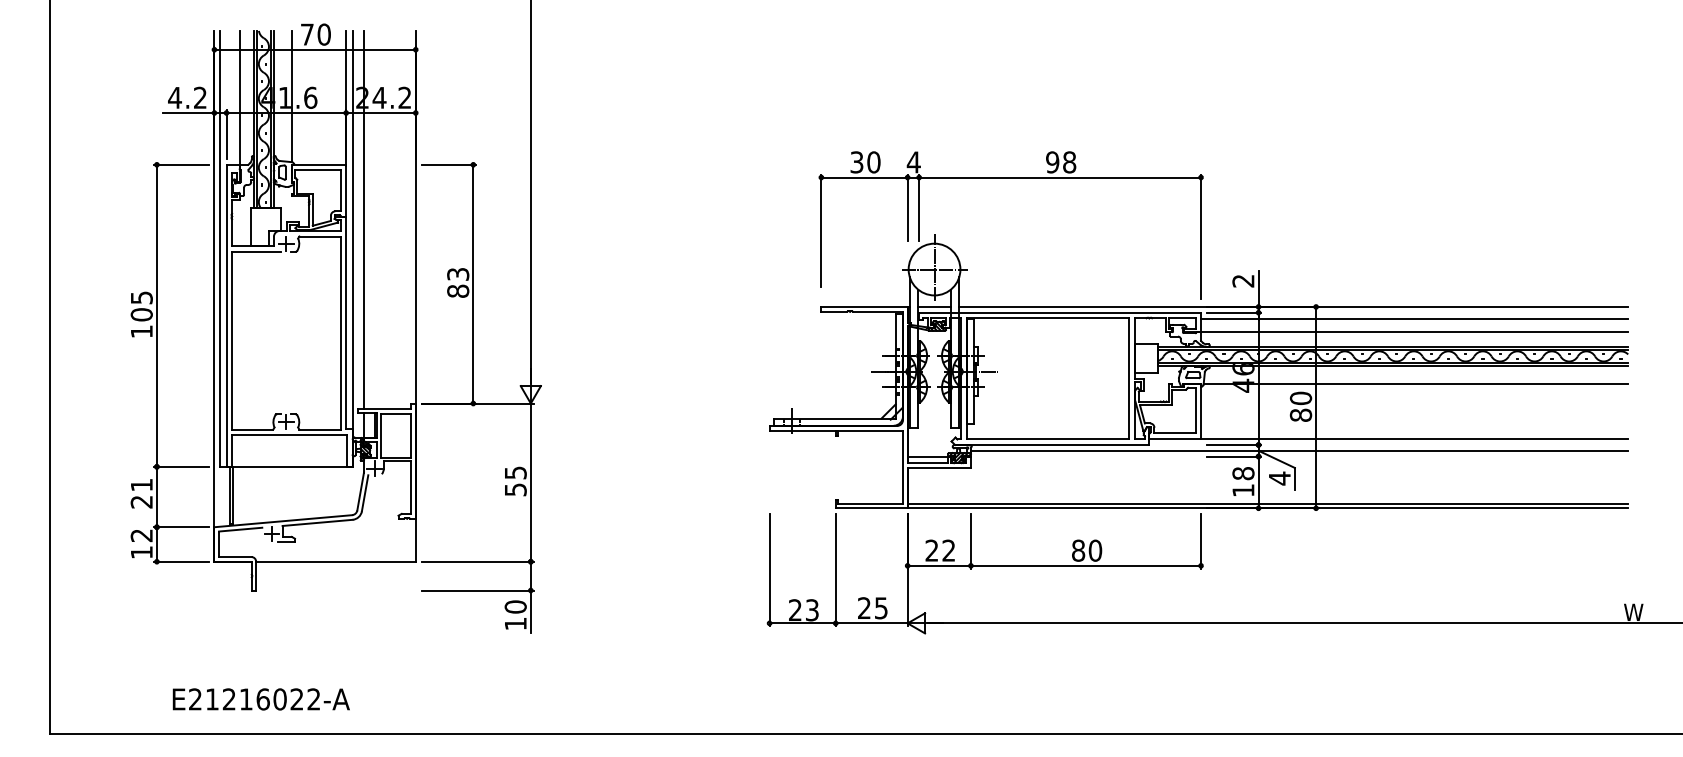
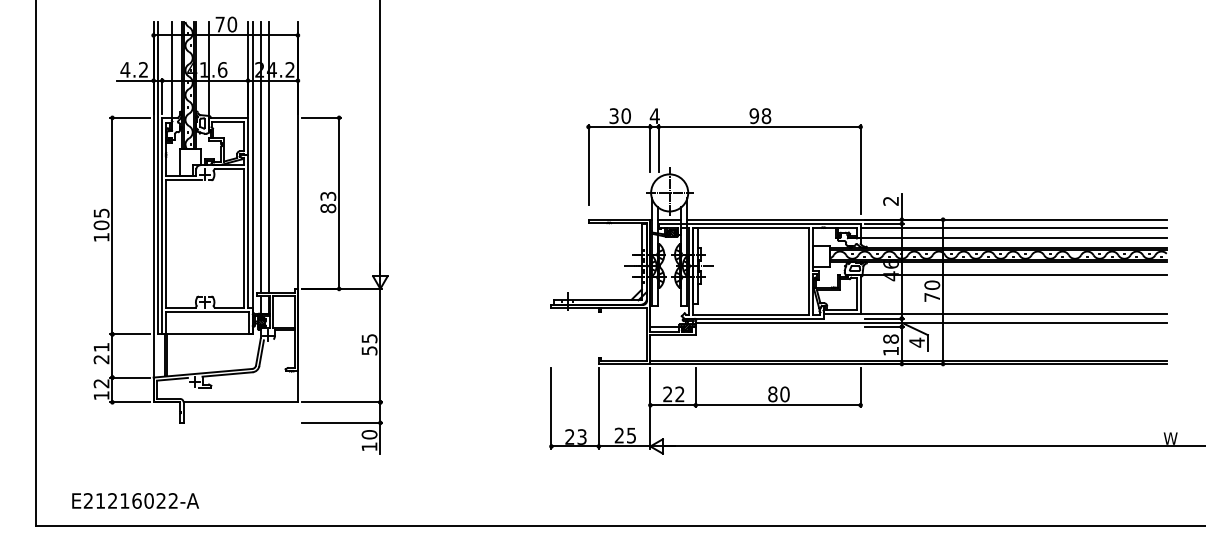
line: (375, 219) -> (269, 157), added
text: (1300, 414) -> (931, 296), 80 -> 70
text: (260, 699) -> (135, 501), moved

